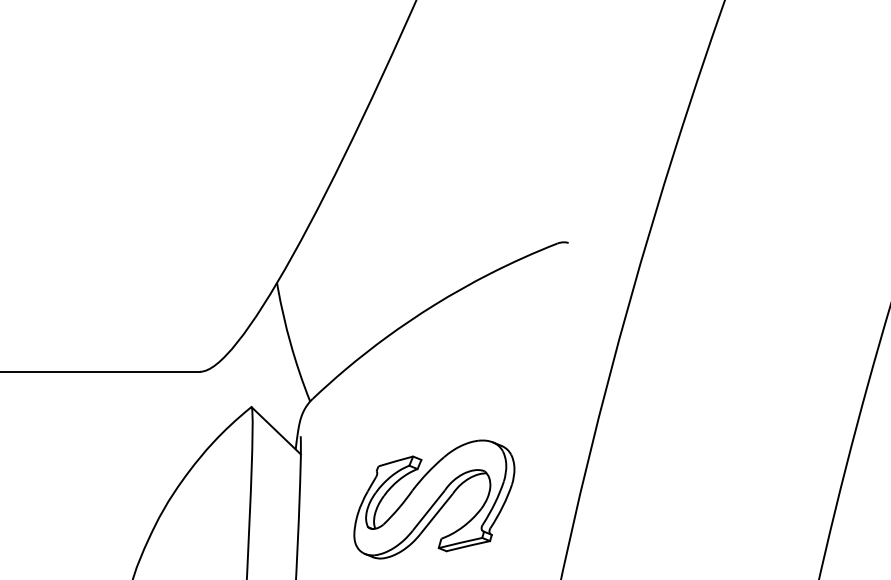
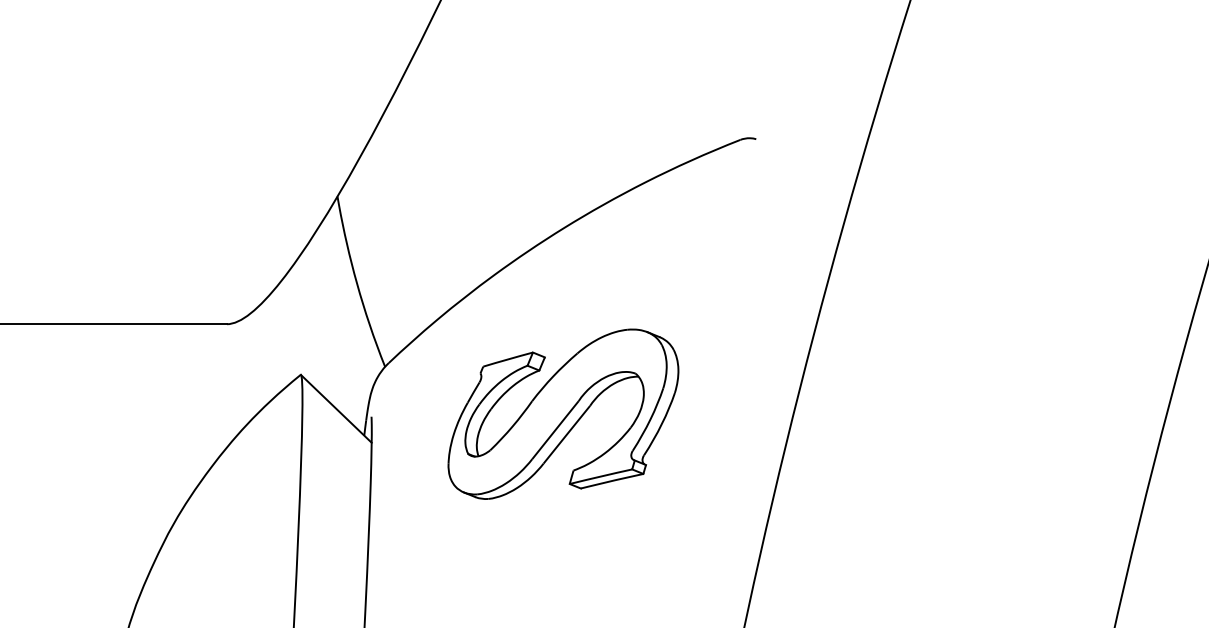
part: (434, 499) -> (563, 414), moved

